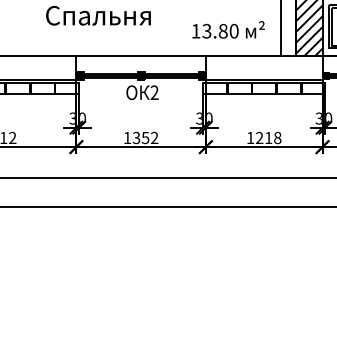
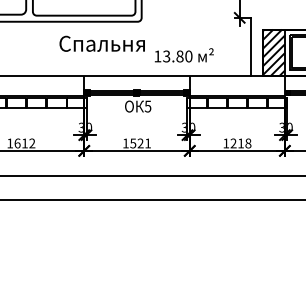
text: (227, 30) -> (183, 55), moved
text: (153, 92) -> (147, 106), 2 -> 5
text: (145, 138) -> (140, 143), 1352 -> 1521

